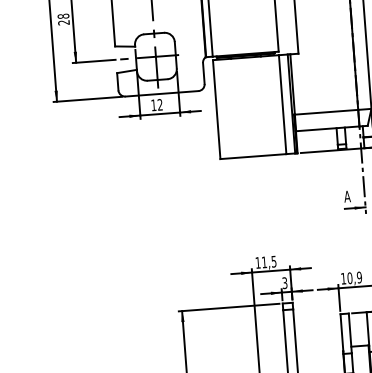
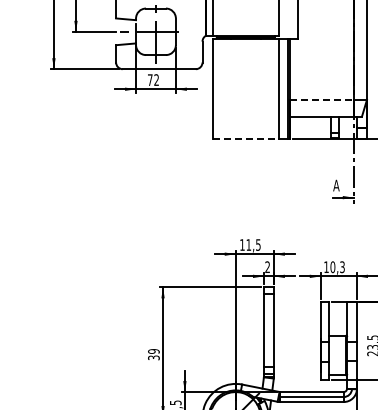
text: (154, 104) -> (150, 79), 12 -> 72
line: (326, 111) -> (321, 99), solid -> dashed
line: (254, 156) -> (246, 138), solid -> dashed
text: (359, 276) -> (342, 266), 10,9 -> 10,3
text: (284, 283) -> (267, 267), 3 -> 2

